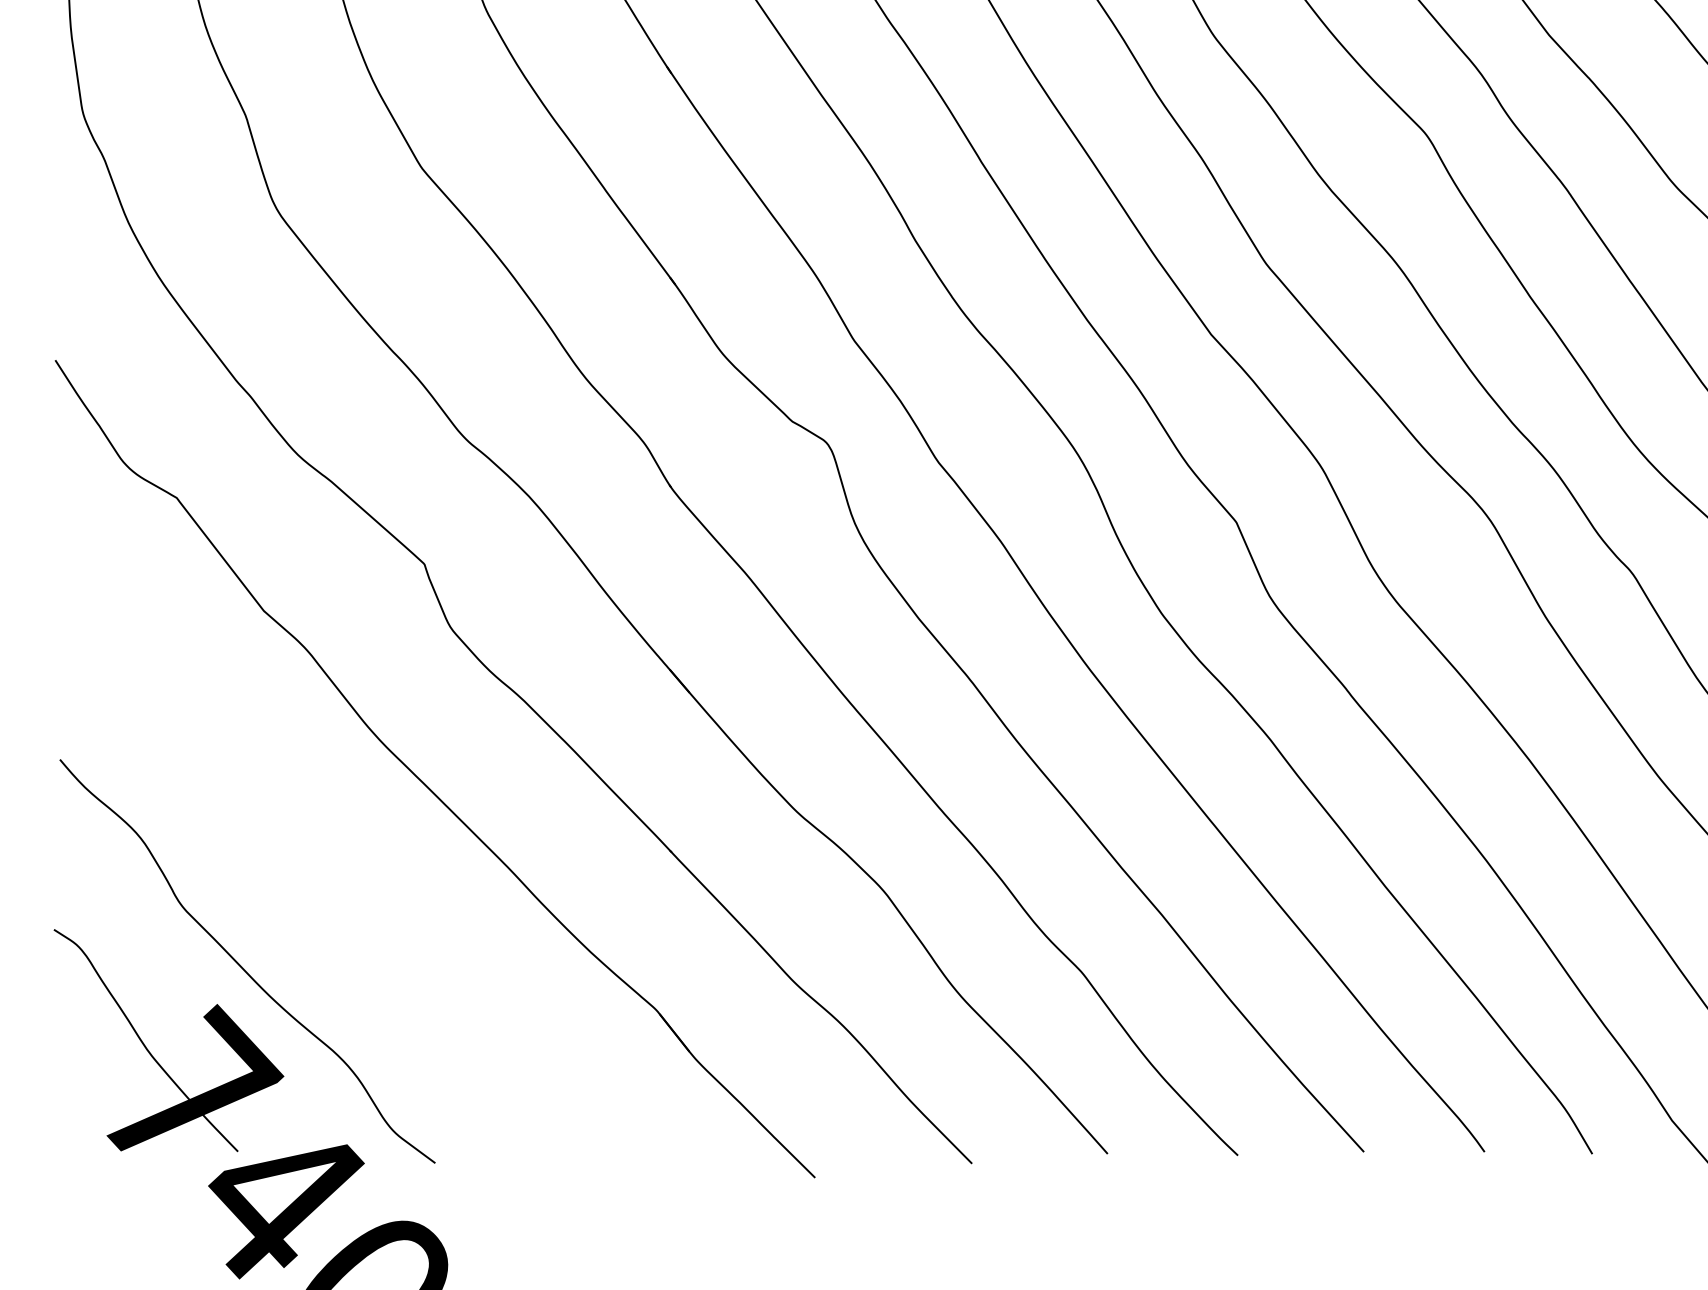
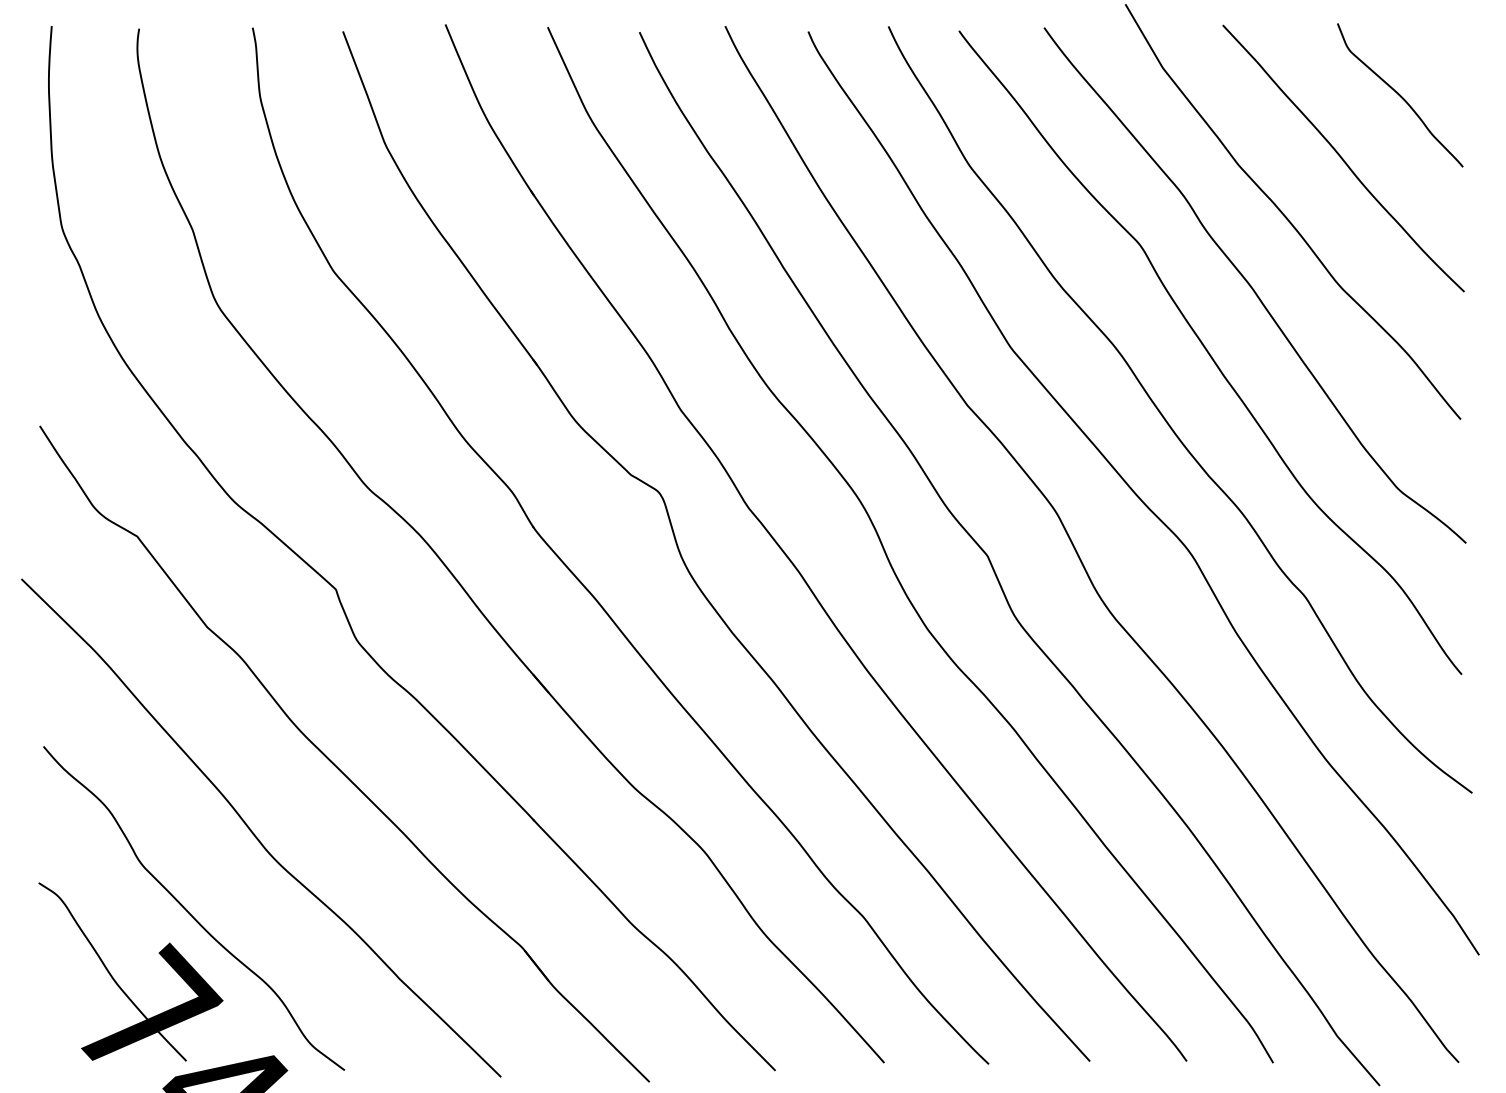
curve: (322, 868) -> (254, 833), added

